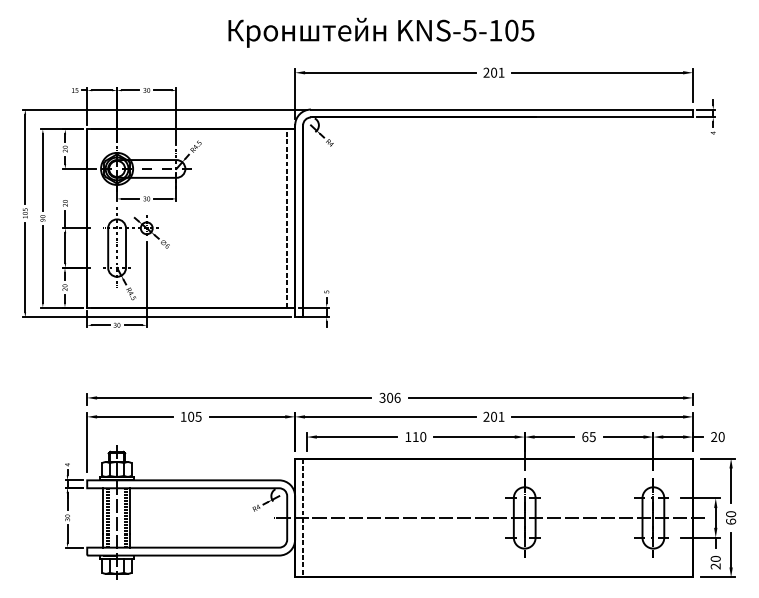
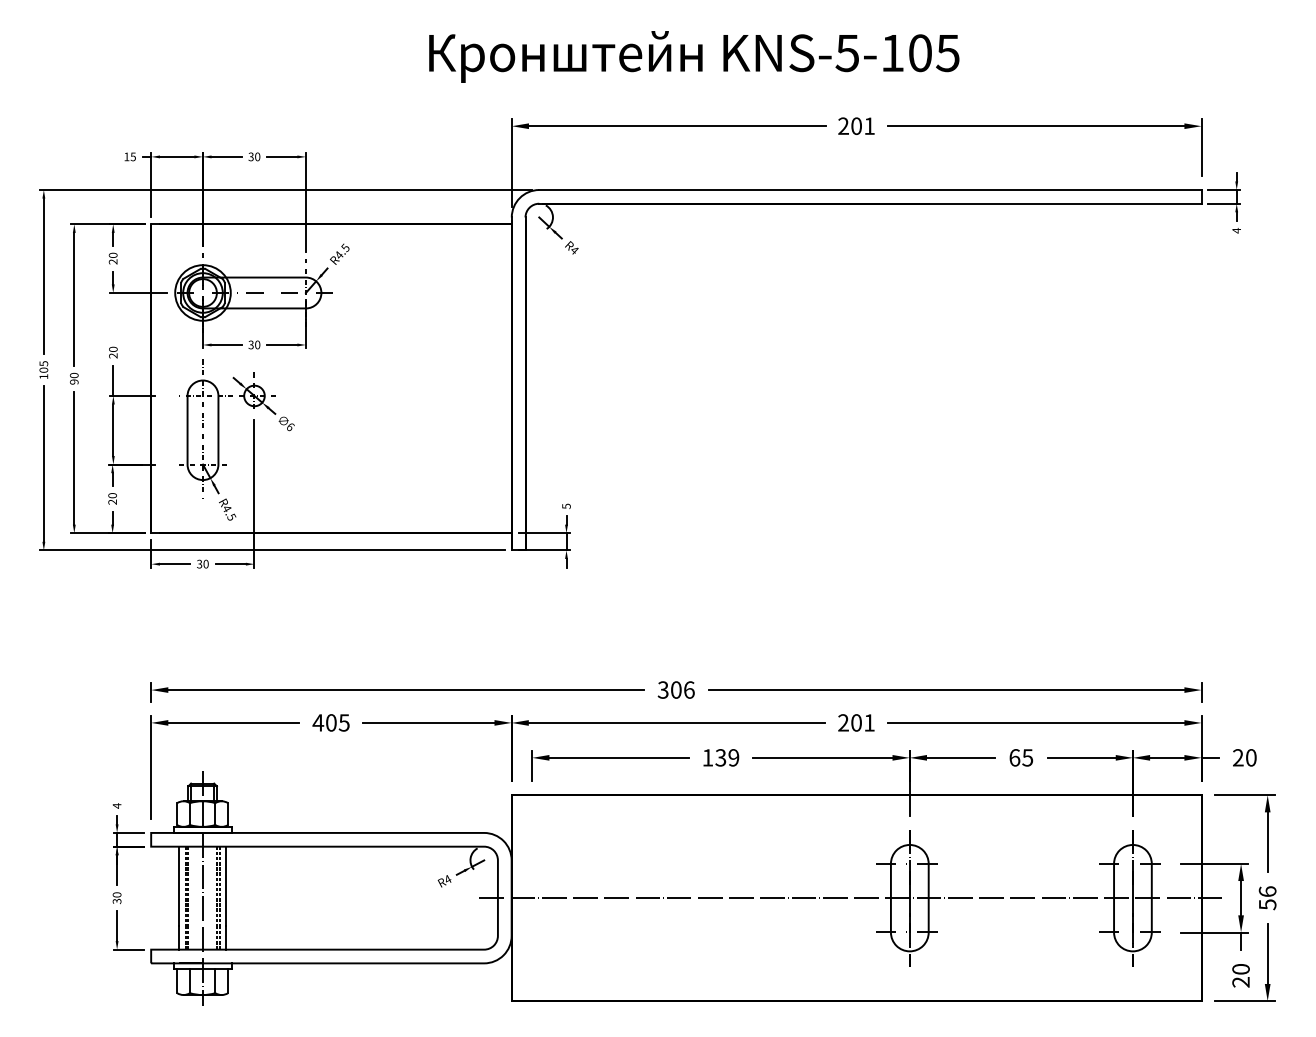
text: (381, 32) -> (694, 56), moved
line: (287, 218) -> (498, 378), removed
text: (183, 416) -> (318, 722), 105 -> 405
text: (419, 437) -> (727, 758), 110 -> 139
line: (303, 517) -> (526, 897), removed
text: (731, 517) -> (1268, 897), 60 -> 56

